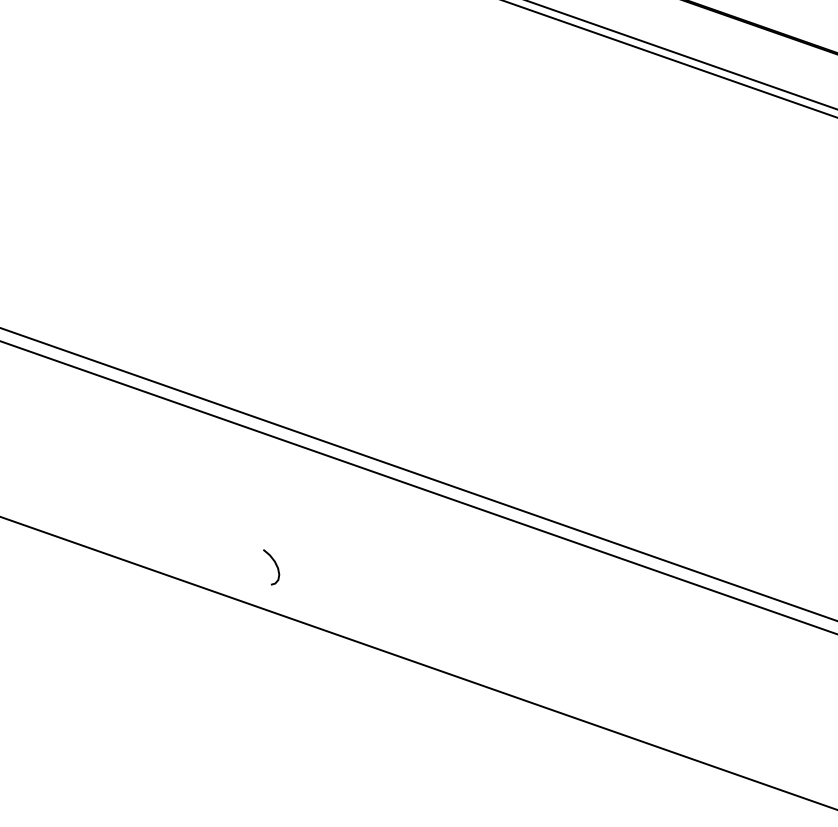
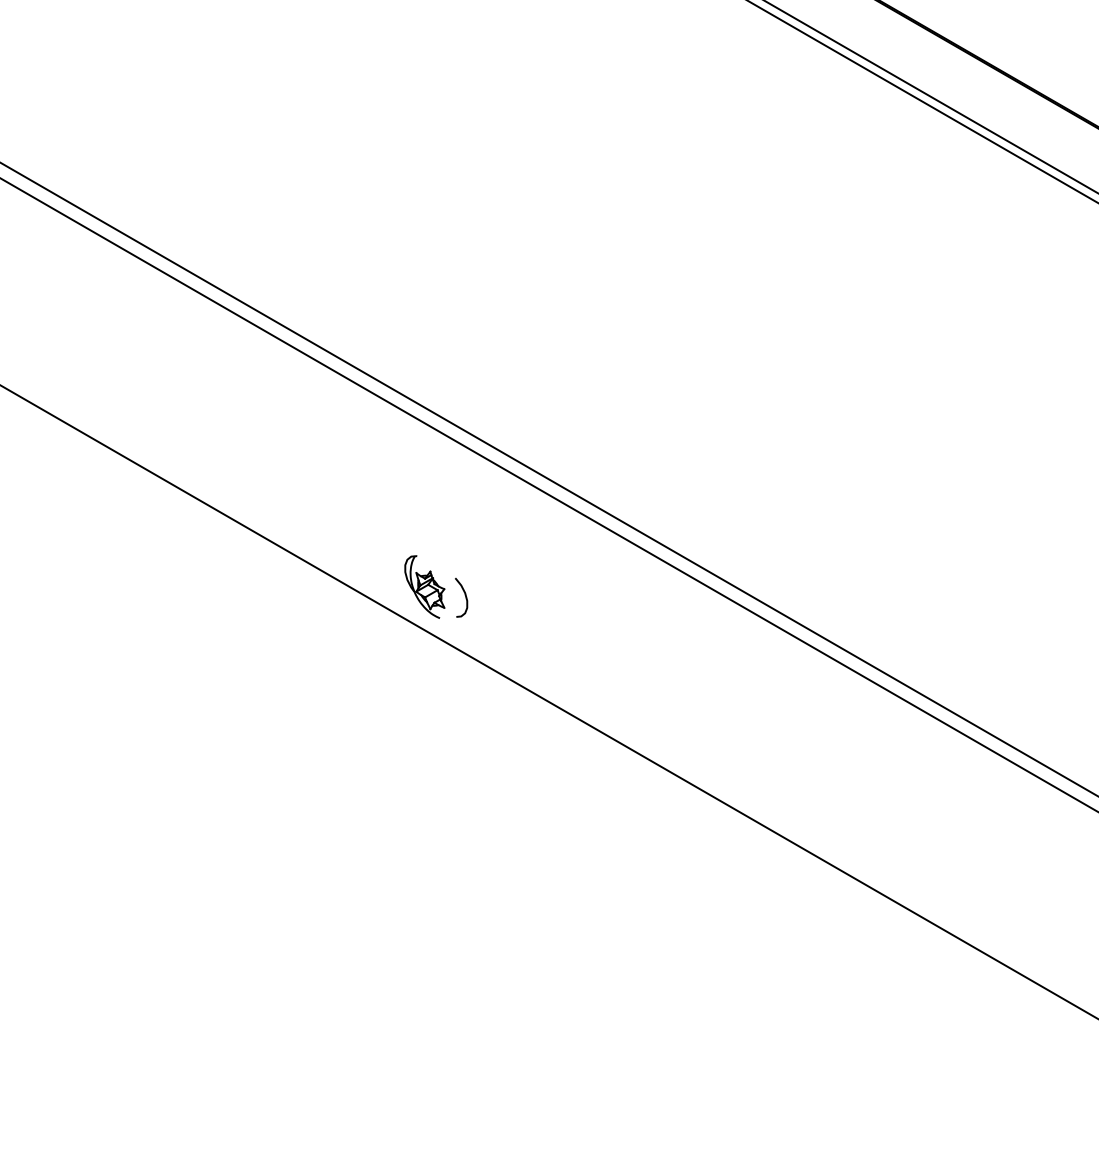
part: (236, 562) -> (424, 586), added

